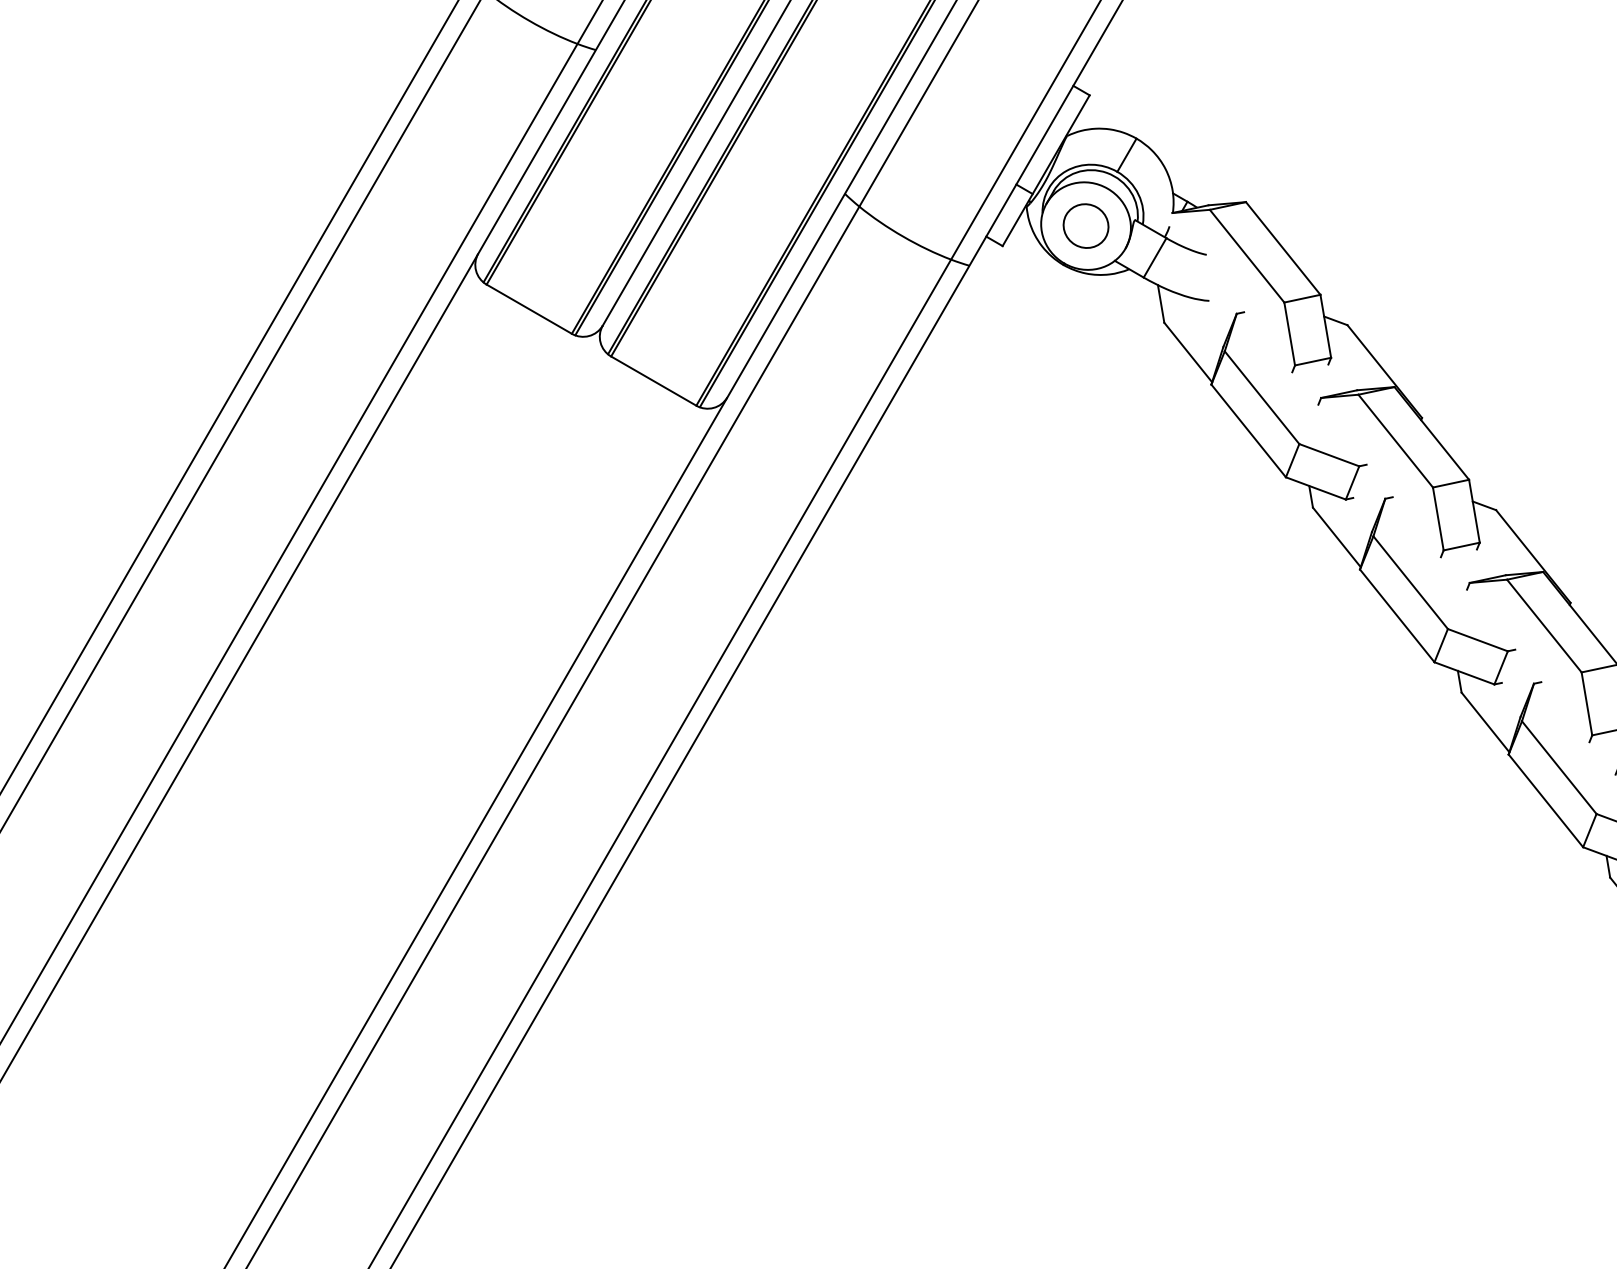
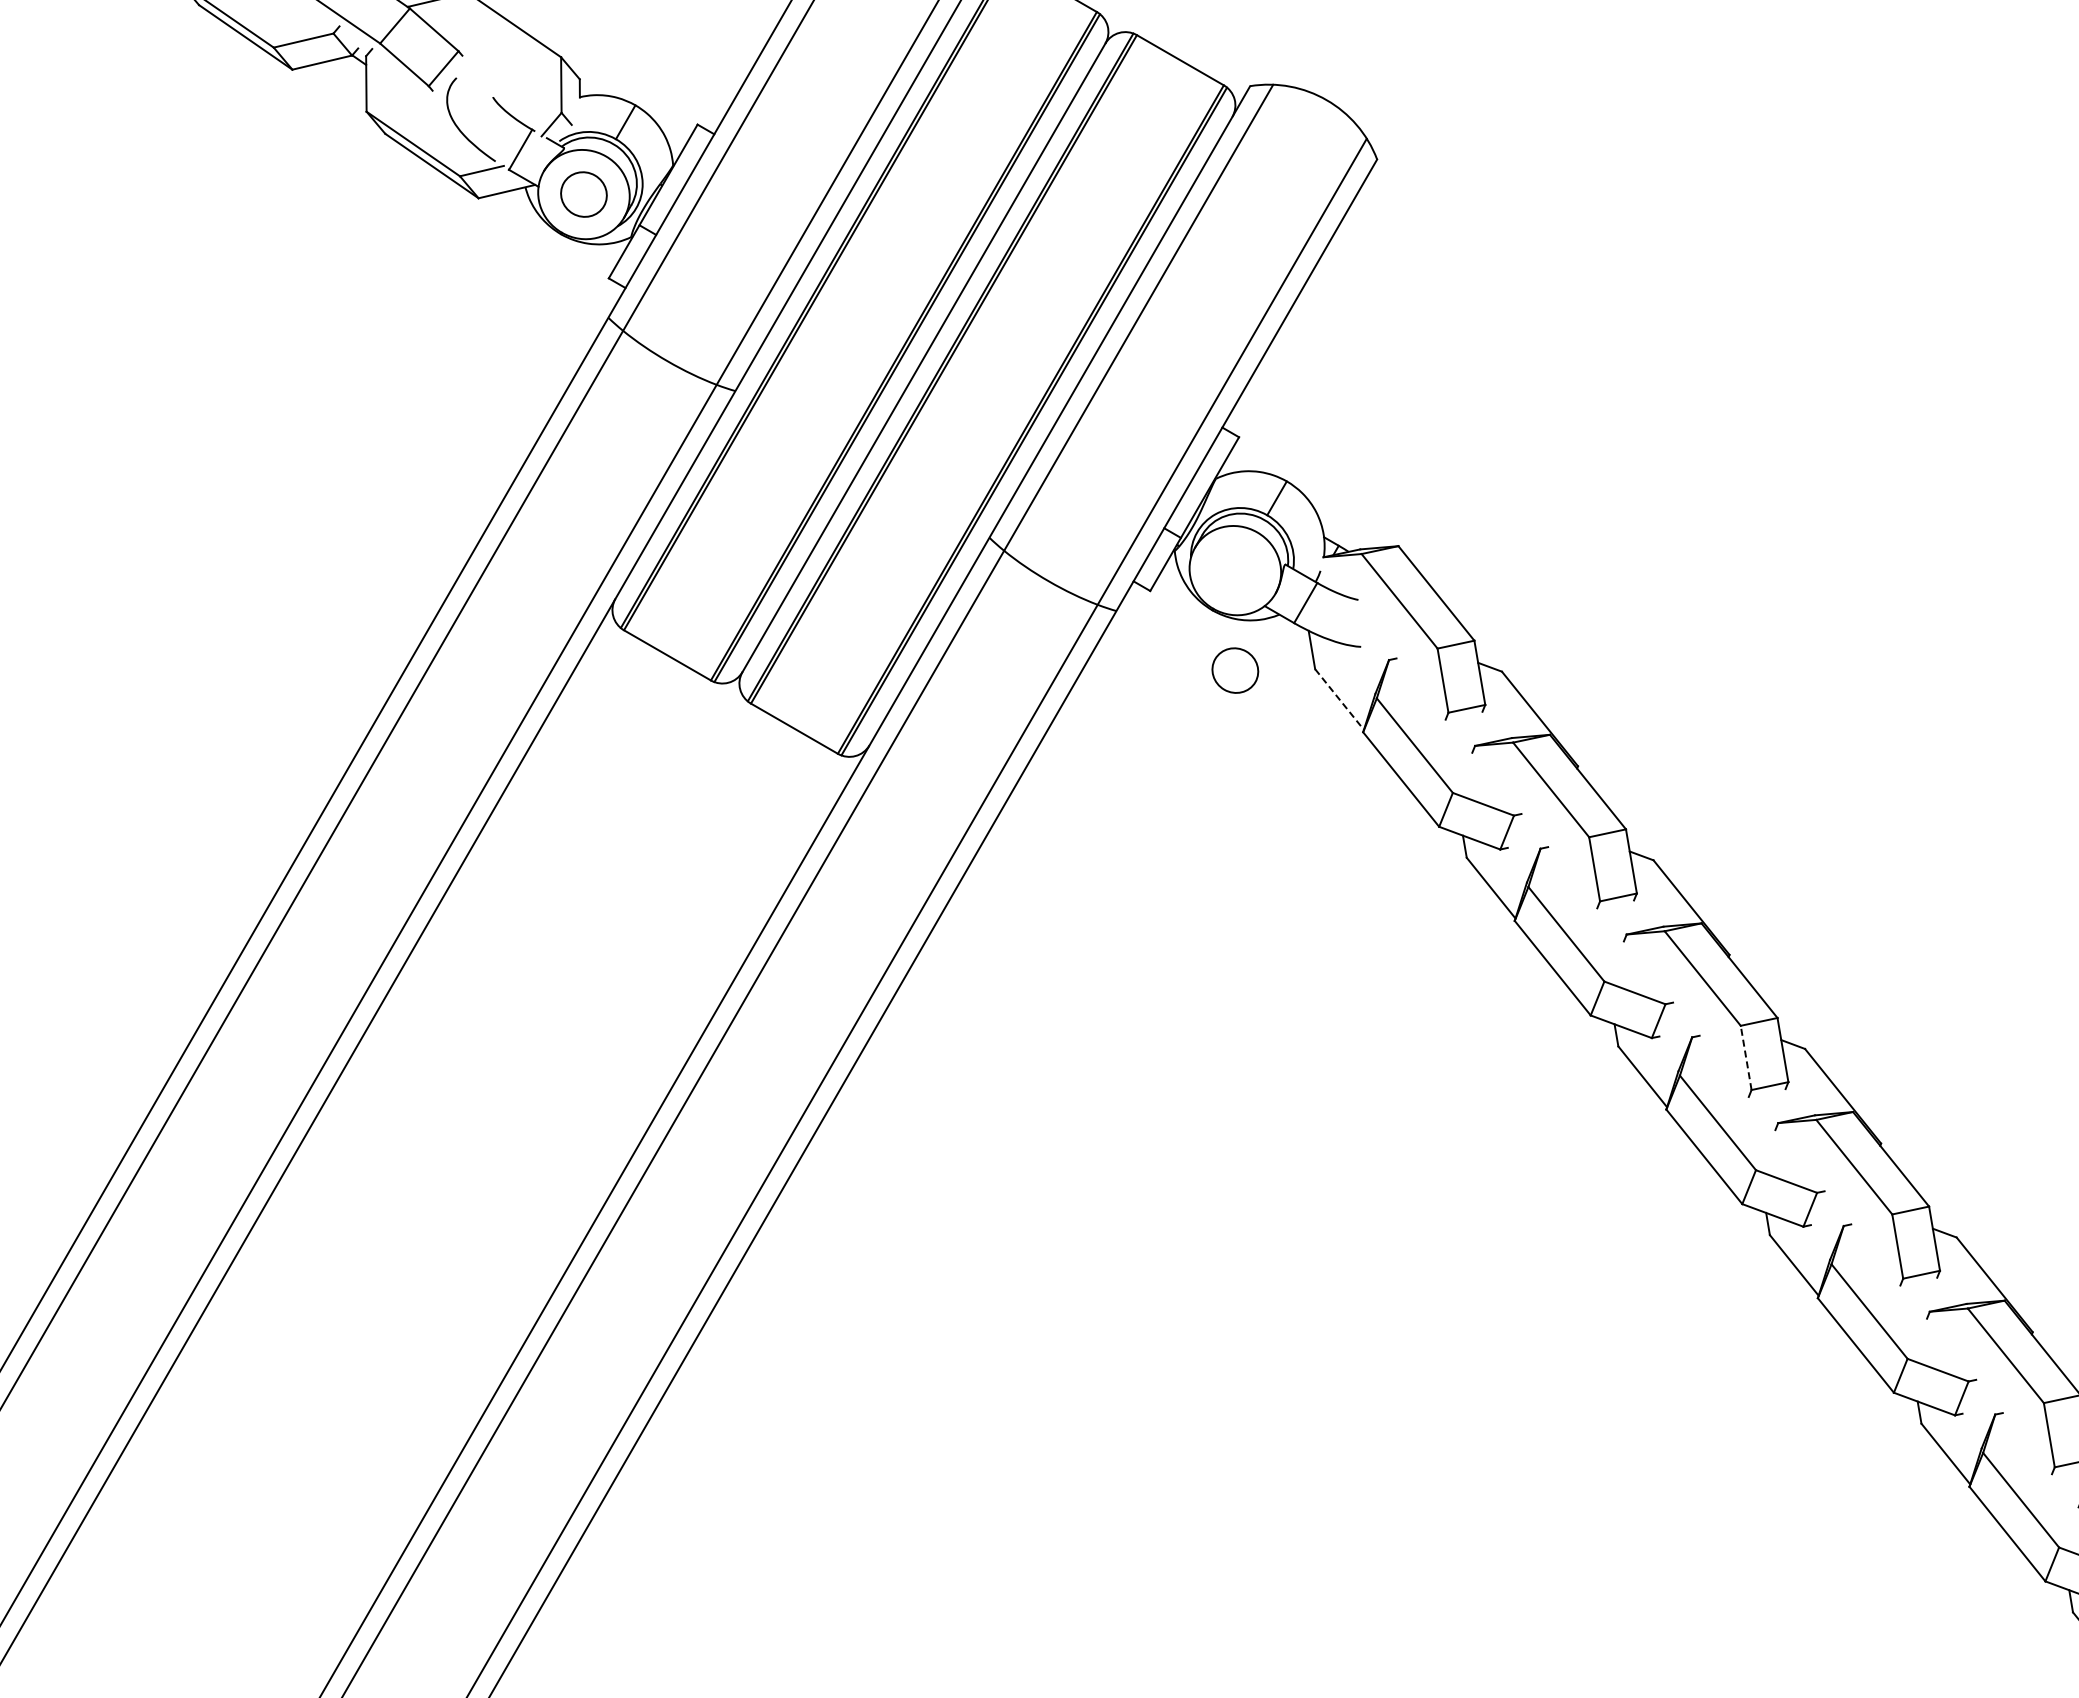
part: (1086, 225) -> (1235, 670), moved
line: (1188, 352) -> (1339, 699), solid -> dashed
line: (1587, 703) -> (1746, 1057), solid -> dashed

